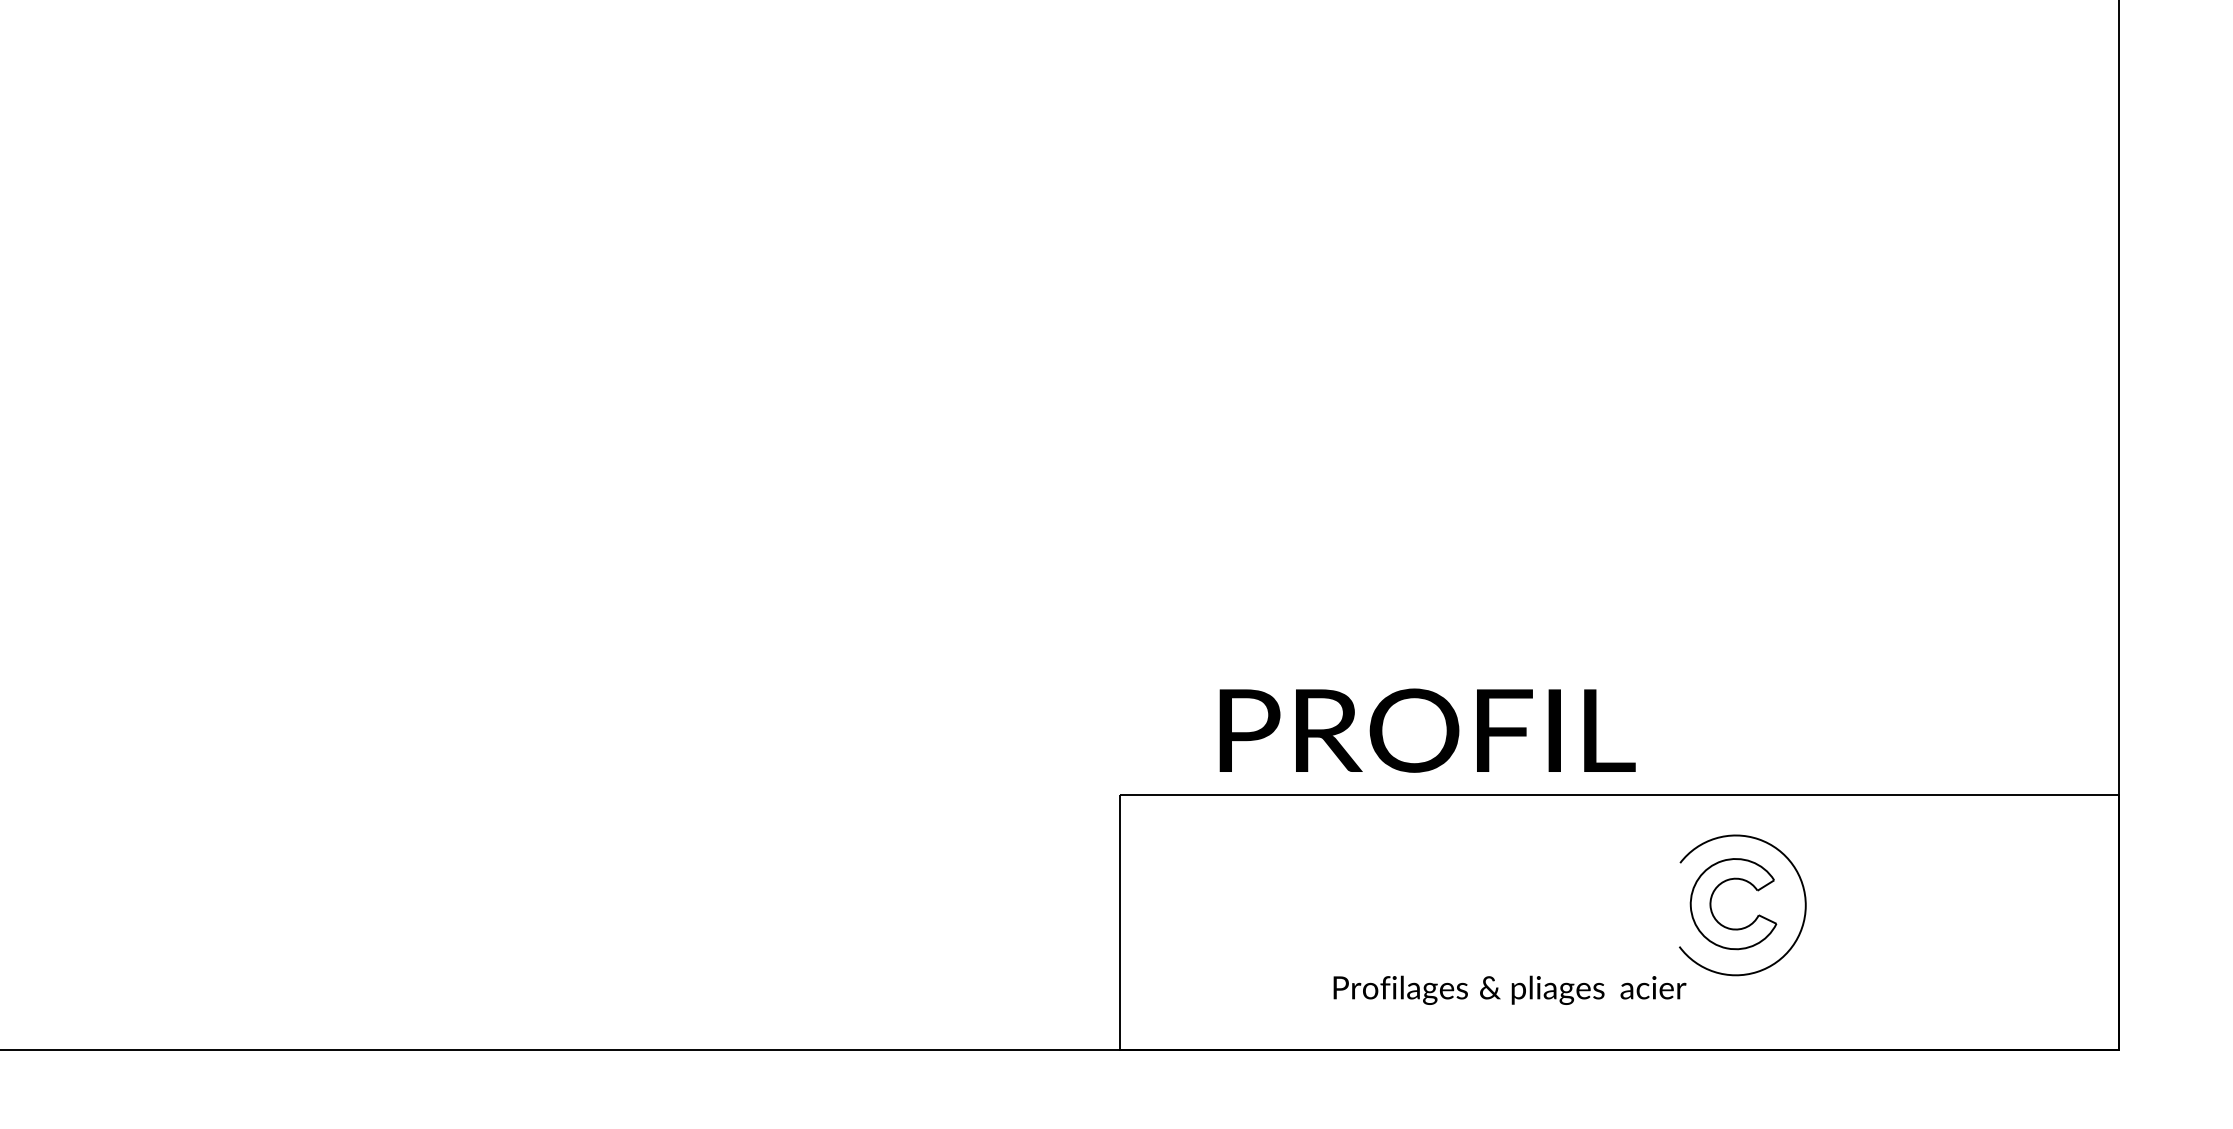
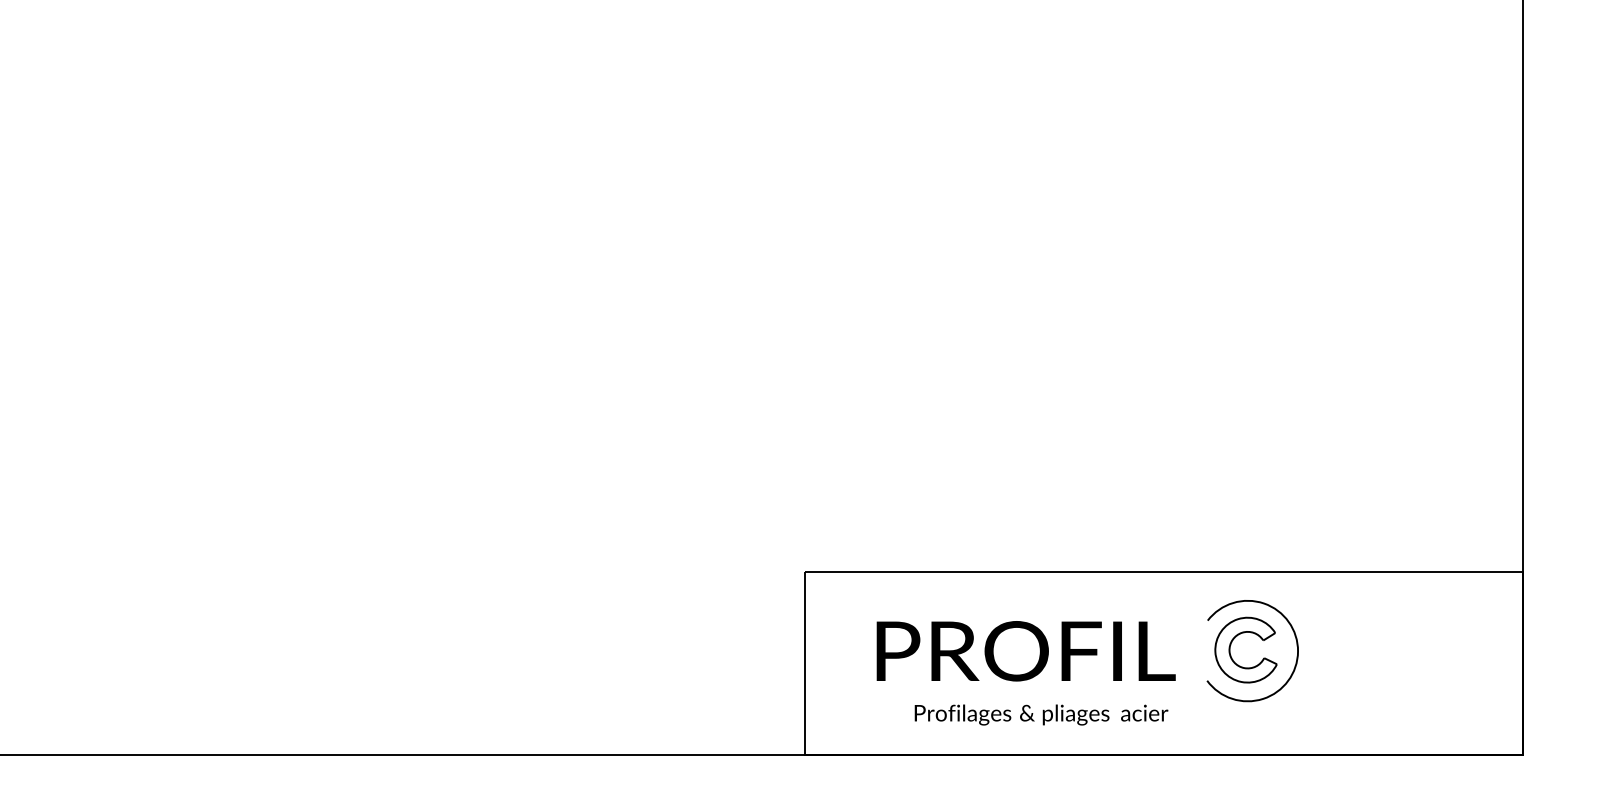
text: (1427, 730) -> (1026, 651), moved
text: (1509, 989) -> (1041, 714), moved

